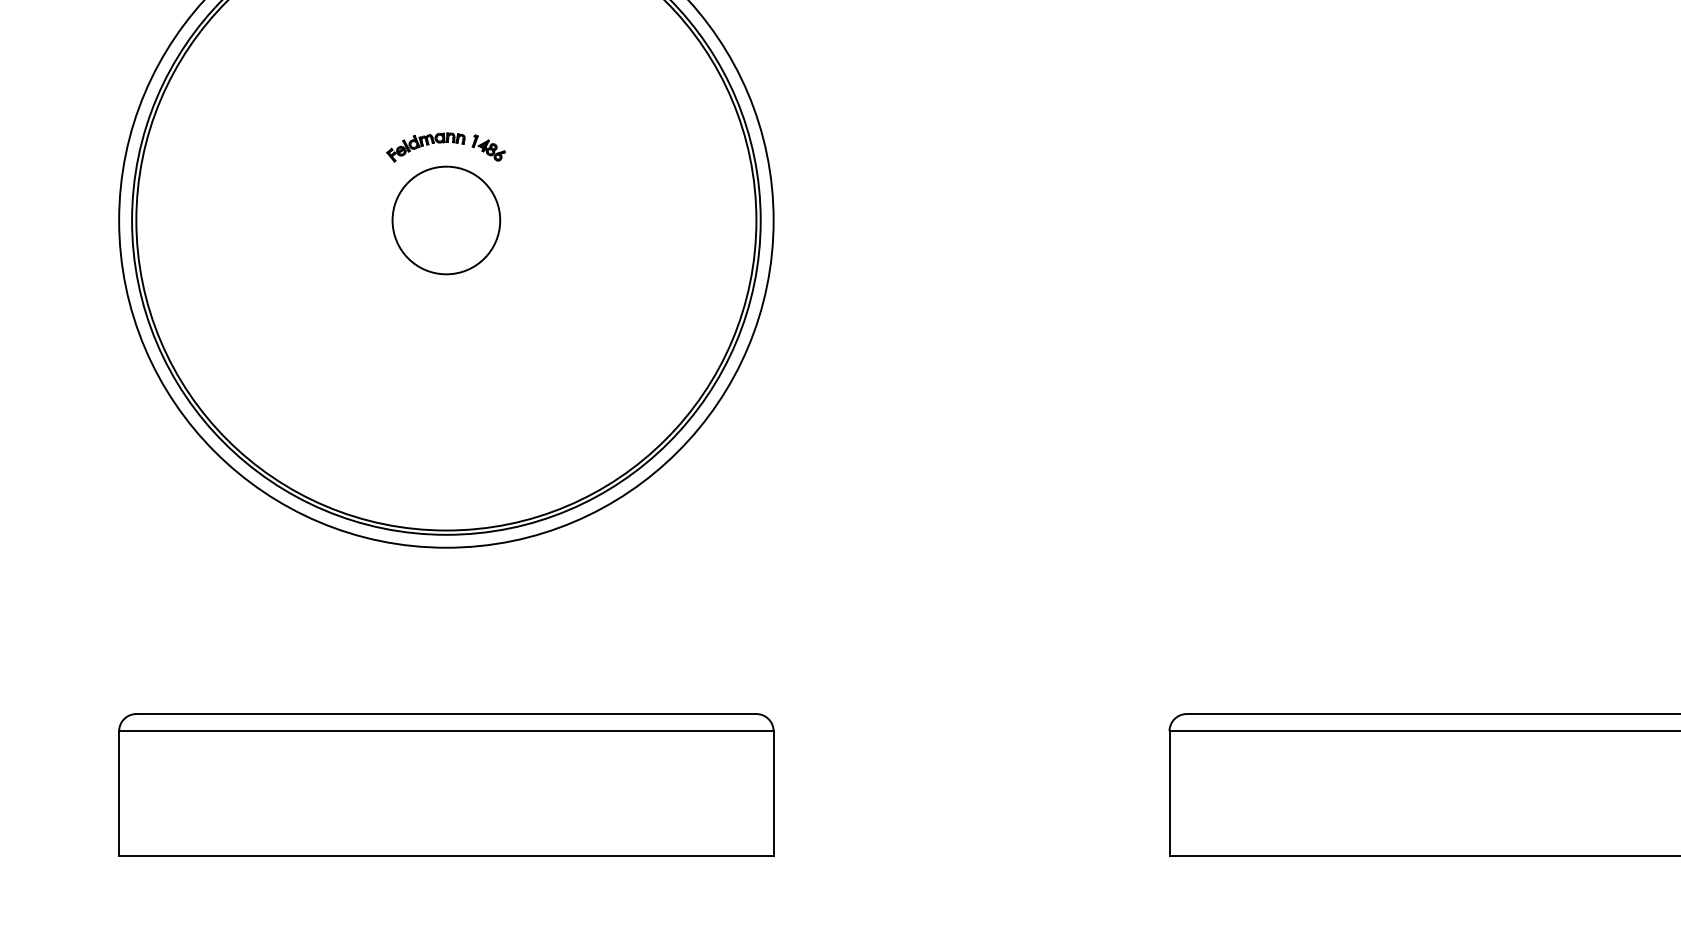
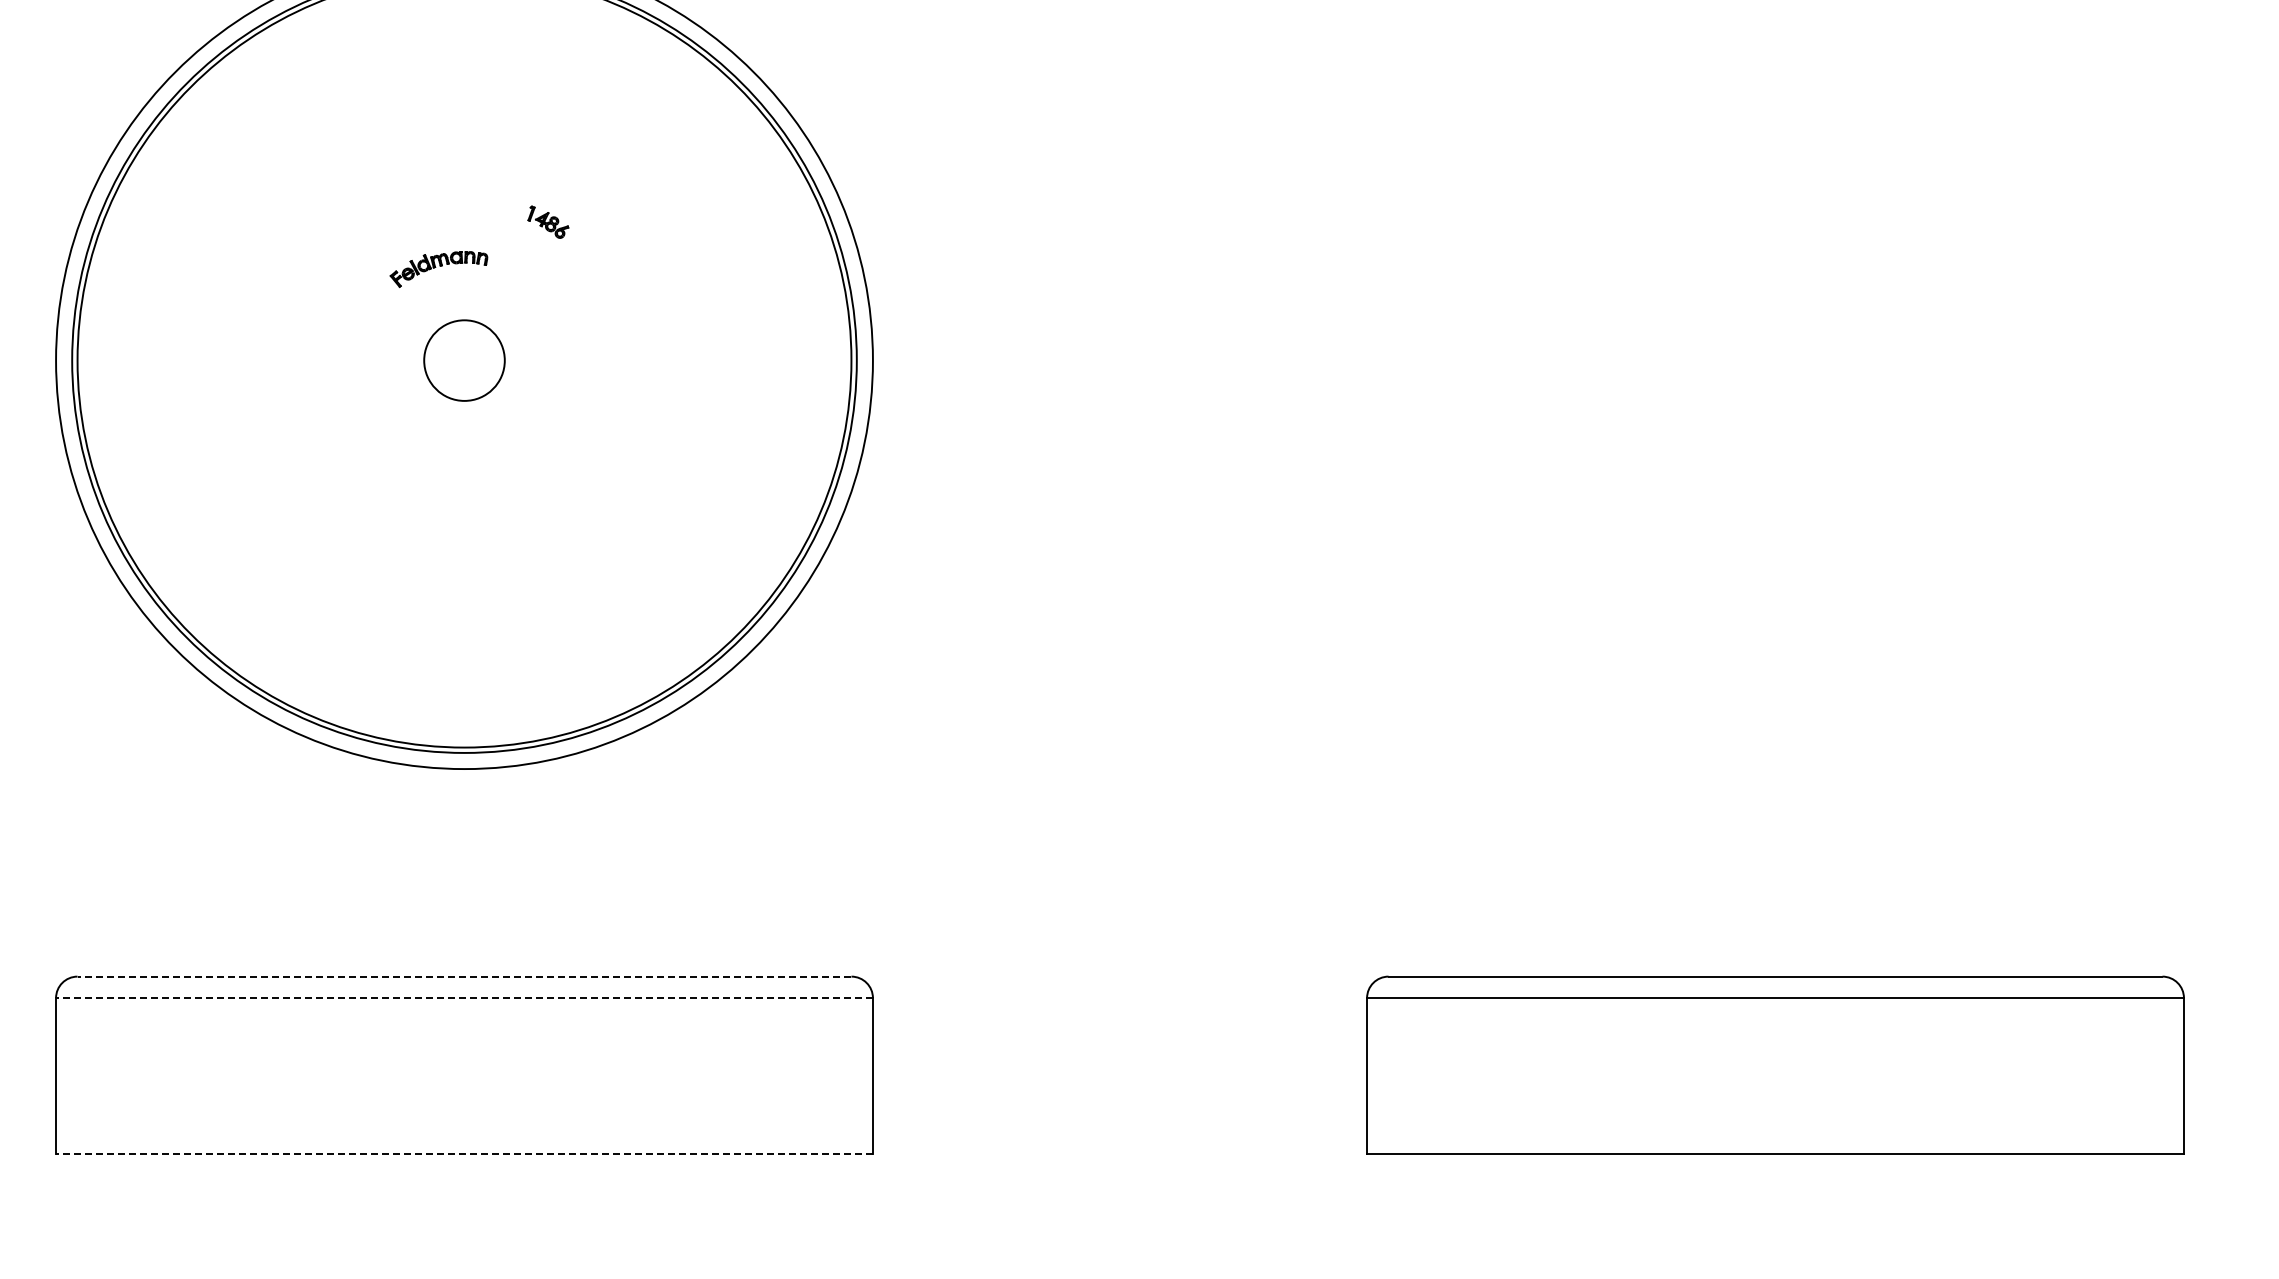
part: (488, 147) -> (548, 221), moved
circle: (446, 220) -> (464, 360), size x0.6
line: (446, 713) -> (464, 976), solid -> dashed
line: (446, 731) -> (464, 998), solid -> dashed
line: (446, 855) -> (464, 1153), solid -> dashed

